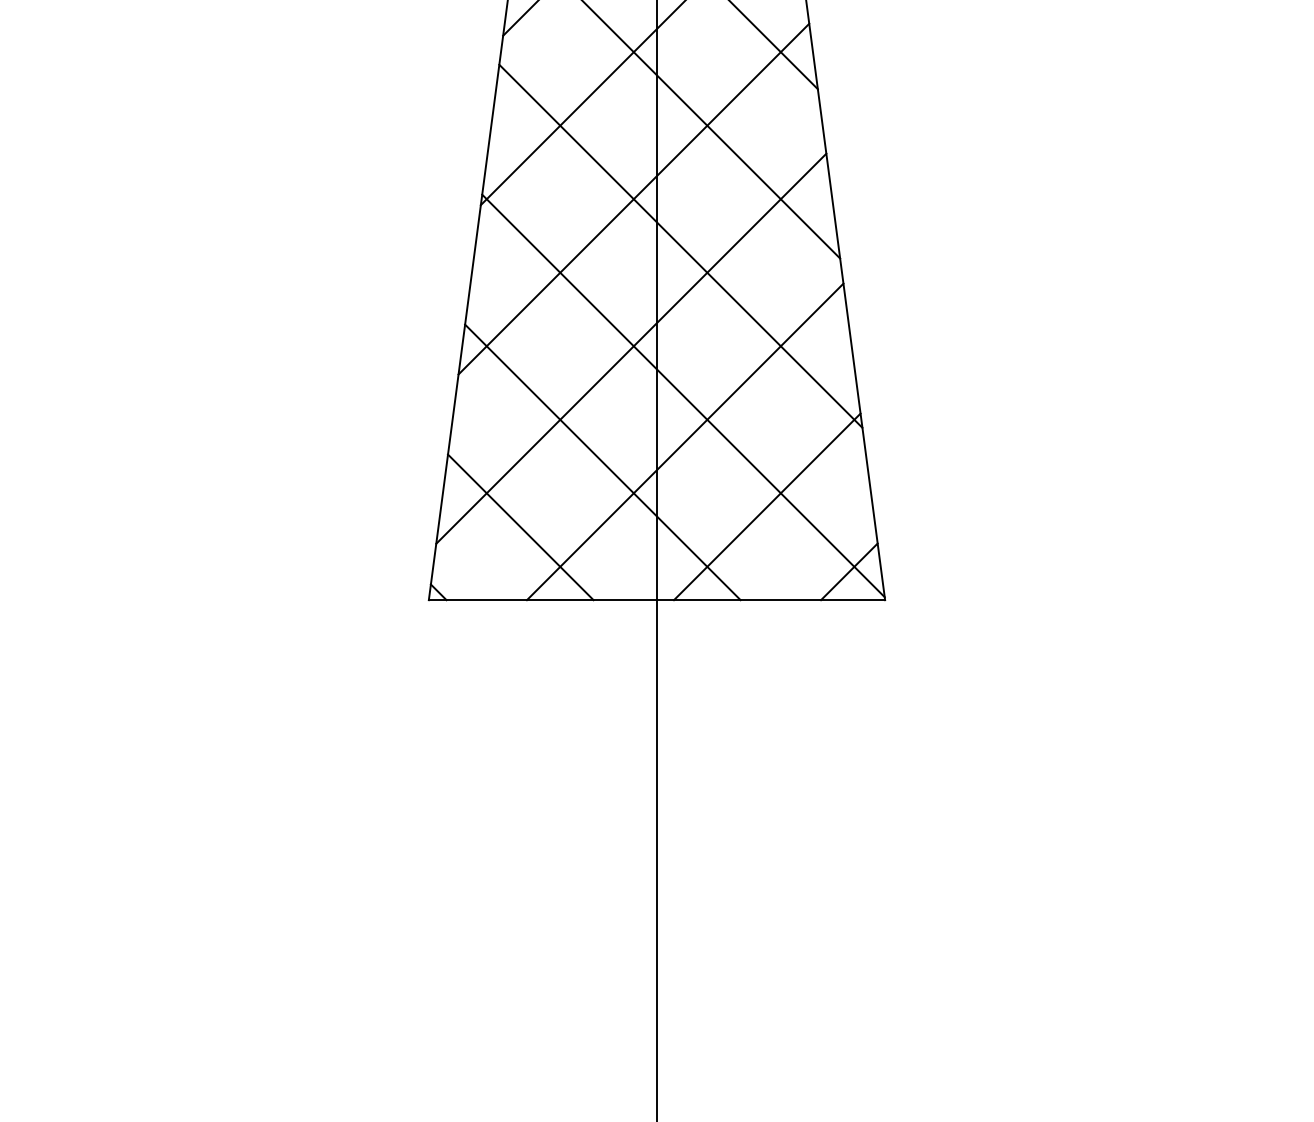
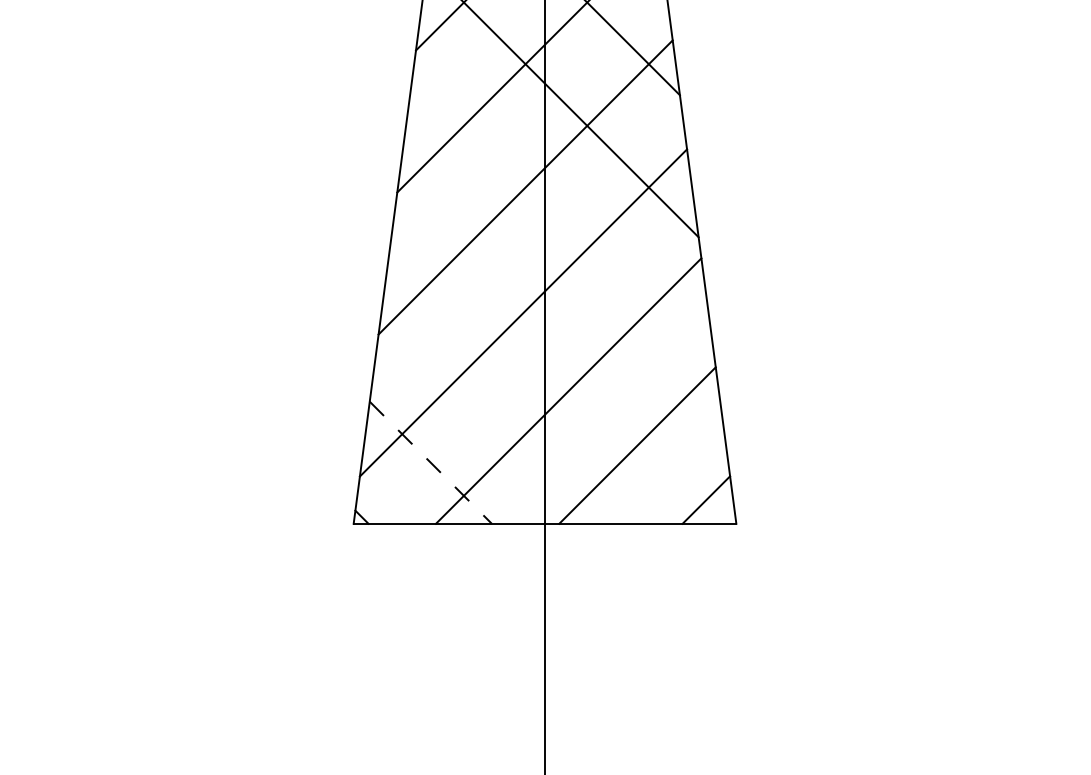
line: (680, 245) -> (564, 226), removed
line: (683, 395) -> (567, 352), removed
line: (602, 462) -> (499, 408), removed
line: (520, 527) -> (430, 462), solid -> dashed

